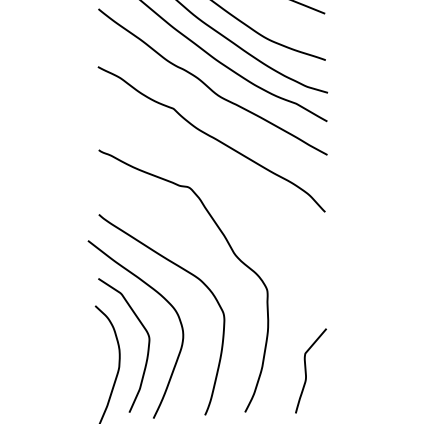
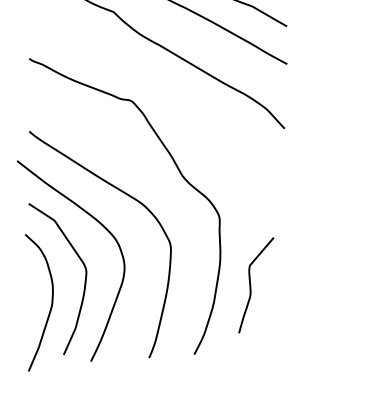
curve: (306, 370) -> (251, 284), moved

